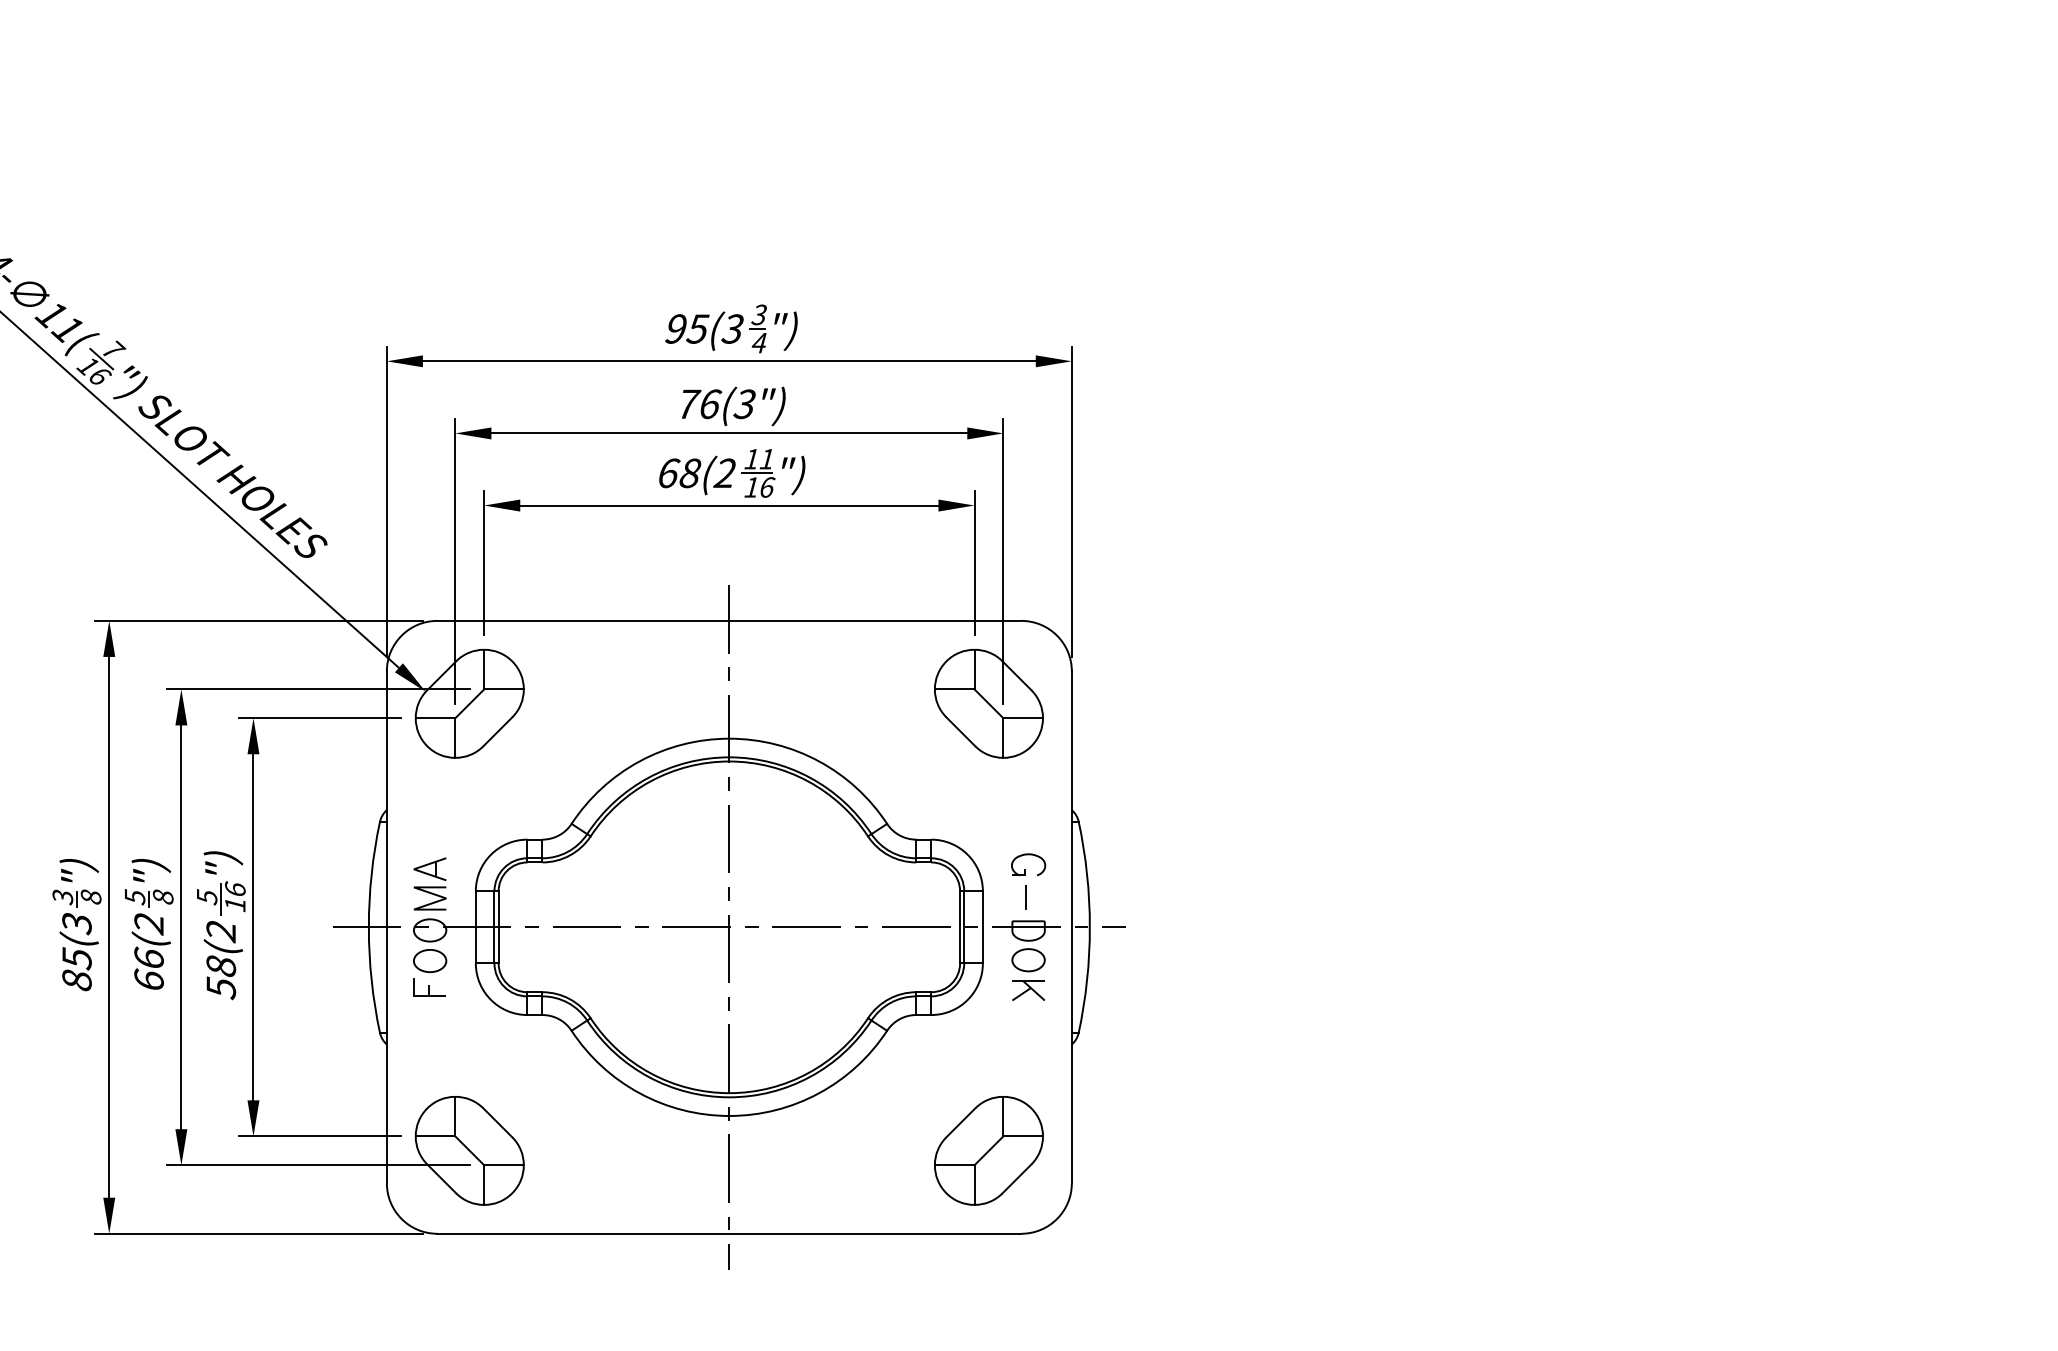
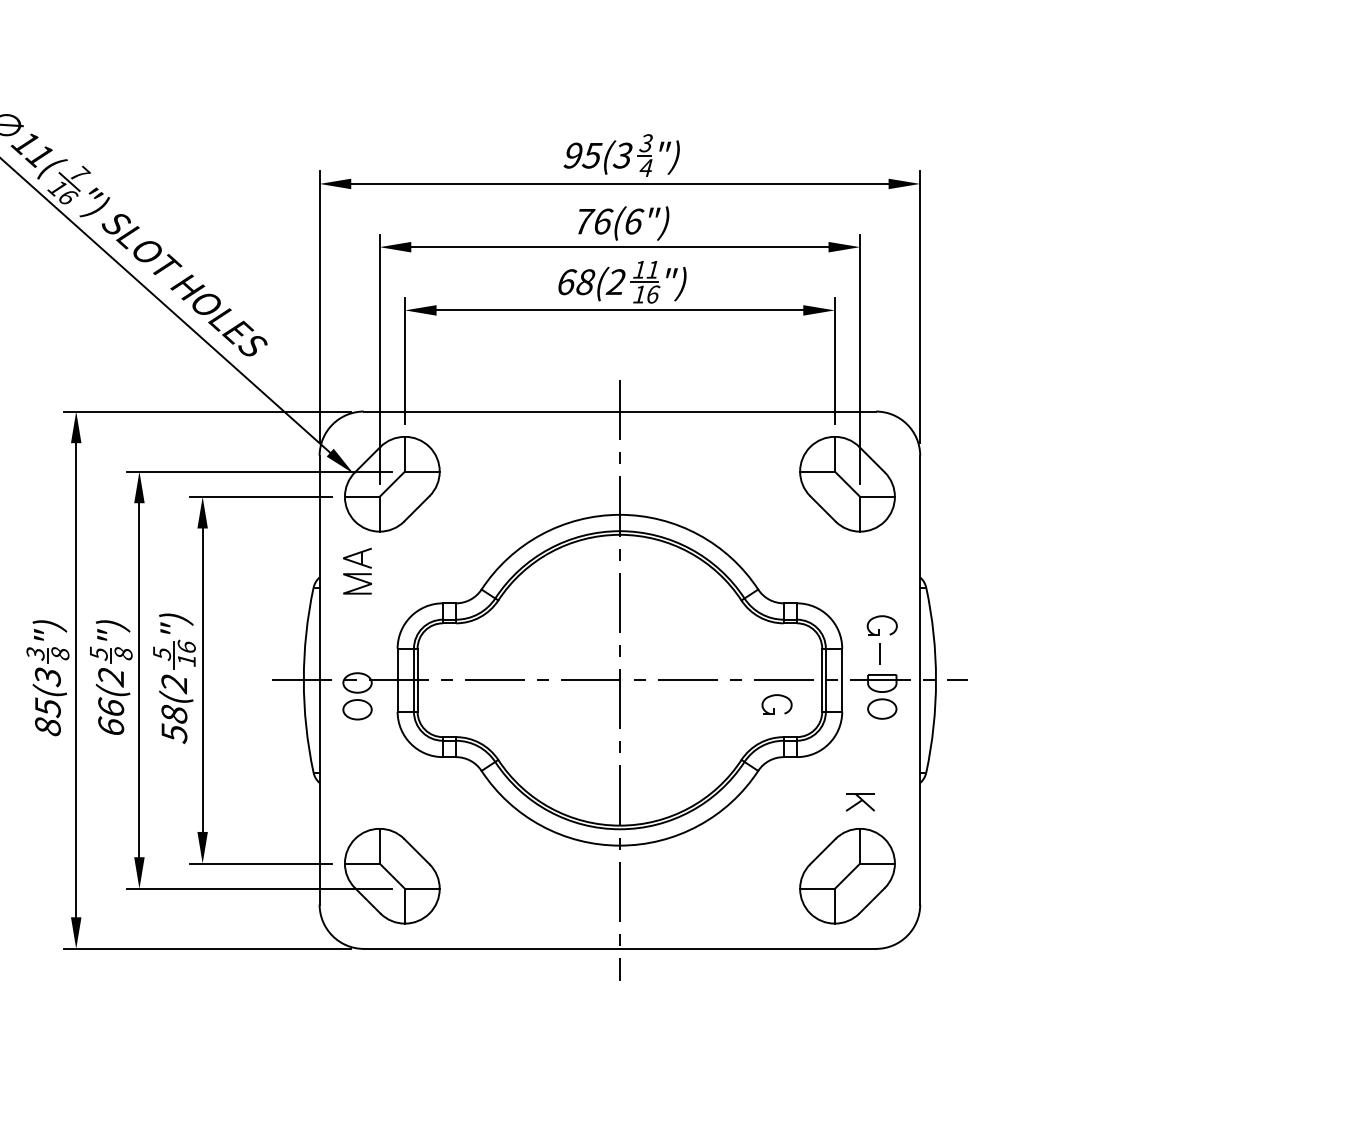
text: (745, 404) -> (634, 221), 76(3") -> 76(6")
part: (429, 883) -> (357, 570), moved
part: (908, 954) -> (776, 704), added
part: (429, 987) -> (357, 732), removed
part: (1028, 990) -> (860, 802), moved

